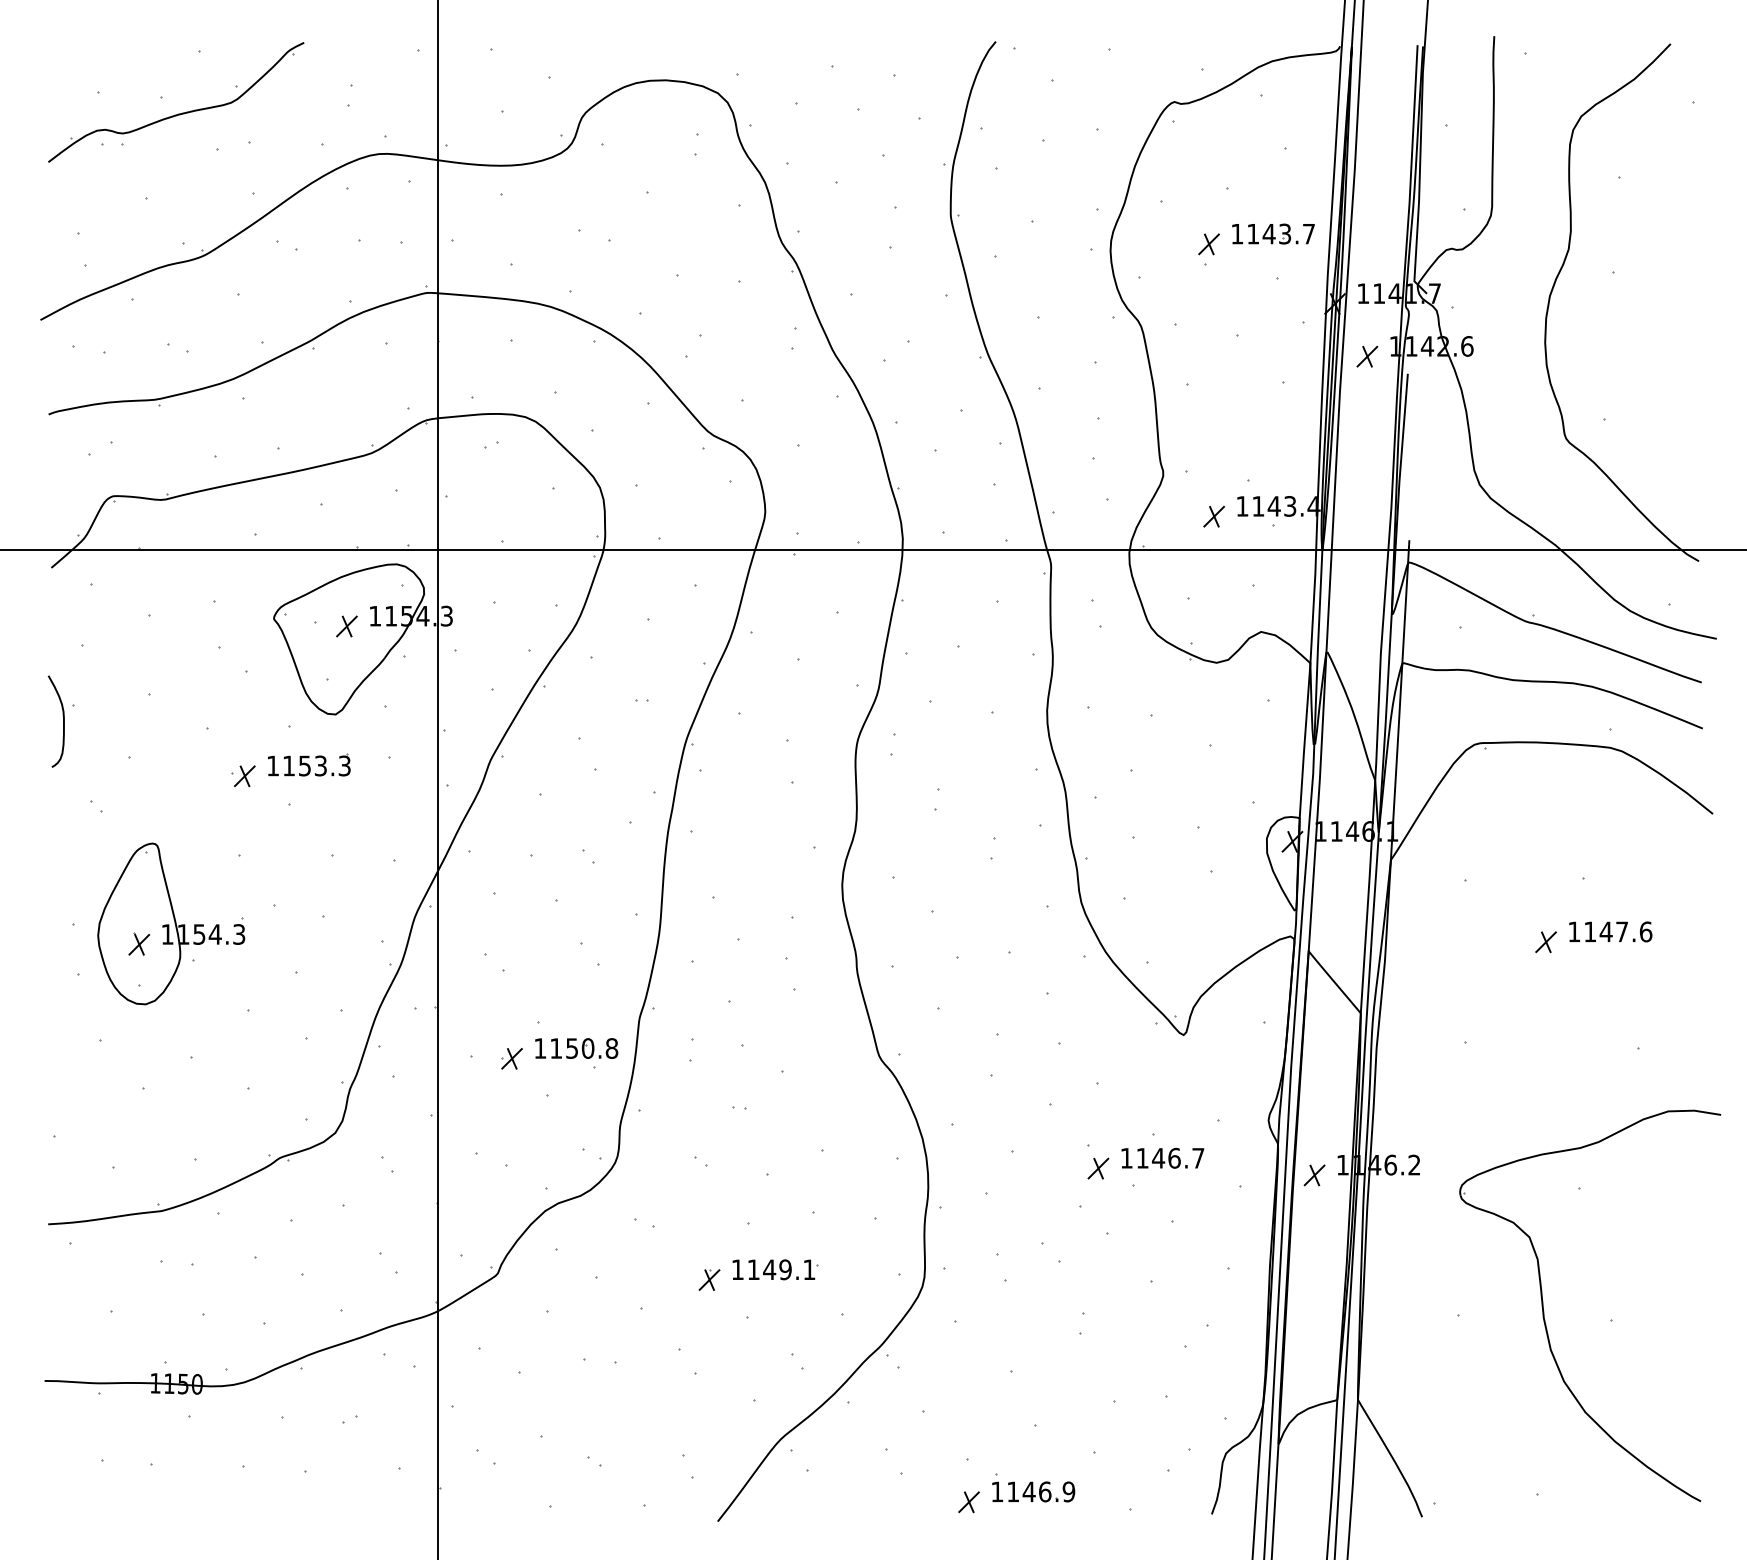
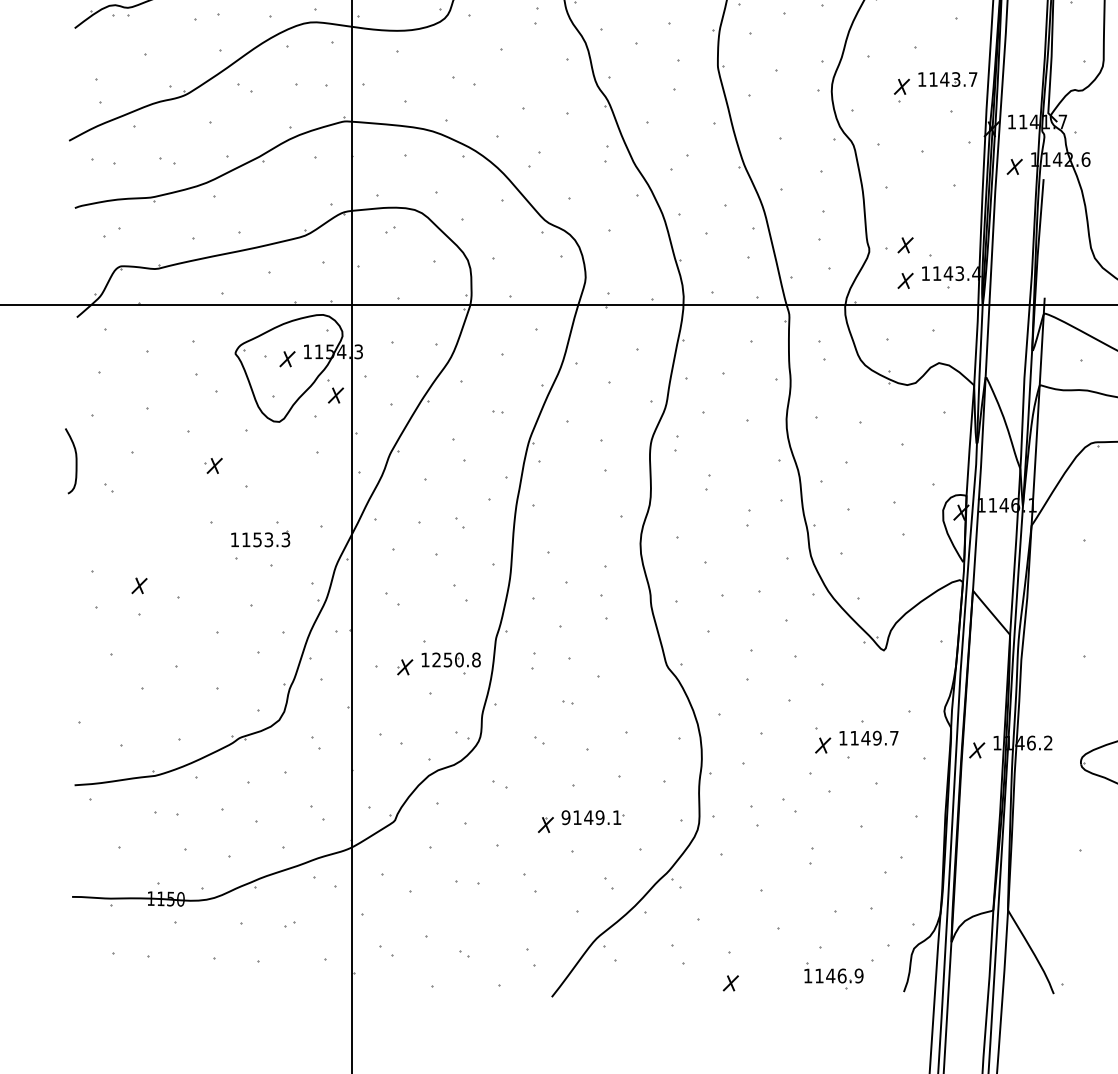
part: (1213, 466) -> (905, 245), added
part: (414, 677) -> (335, 395), added
curve: (63, 721) -> (76, 461), moved
part: (309, 764) -> (260, 538), moved
part: (171, 923) -> (162, 570), removed
text: (555, 1048) -> (436, 659), 1150.8 -> 1250.8
text: (1174, 1157) -> (877, 737), 1146.7 -> 1149.7
text: (737, 1269) -> (565, 817), 1149.1 -> 9149.1
part: (1033, 1487) -> (833, 972), moved

